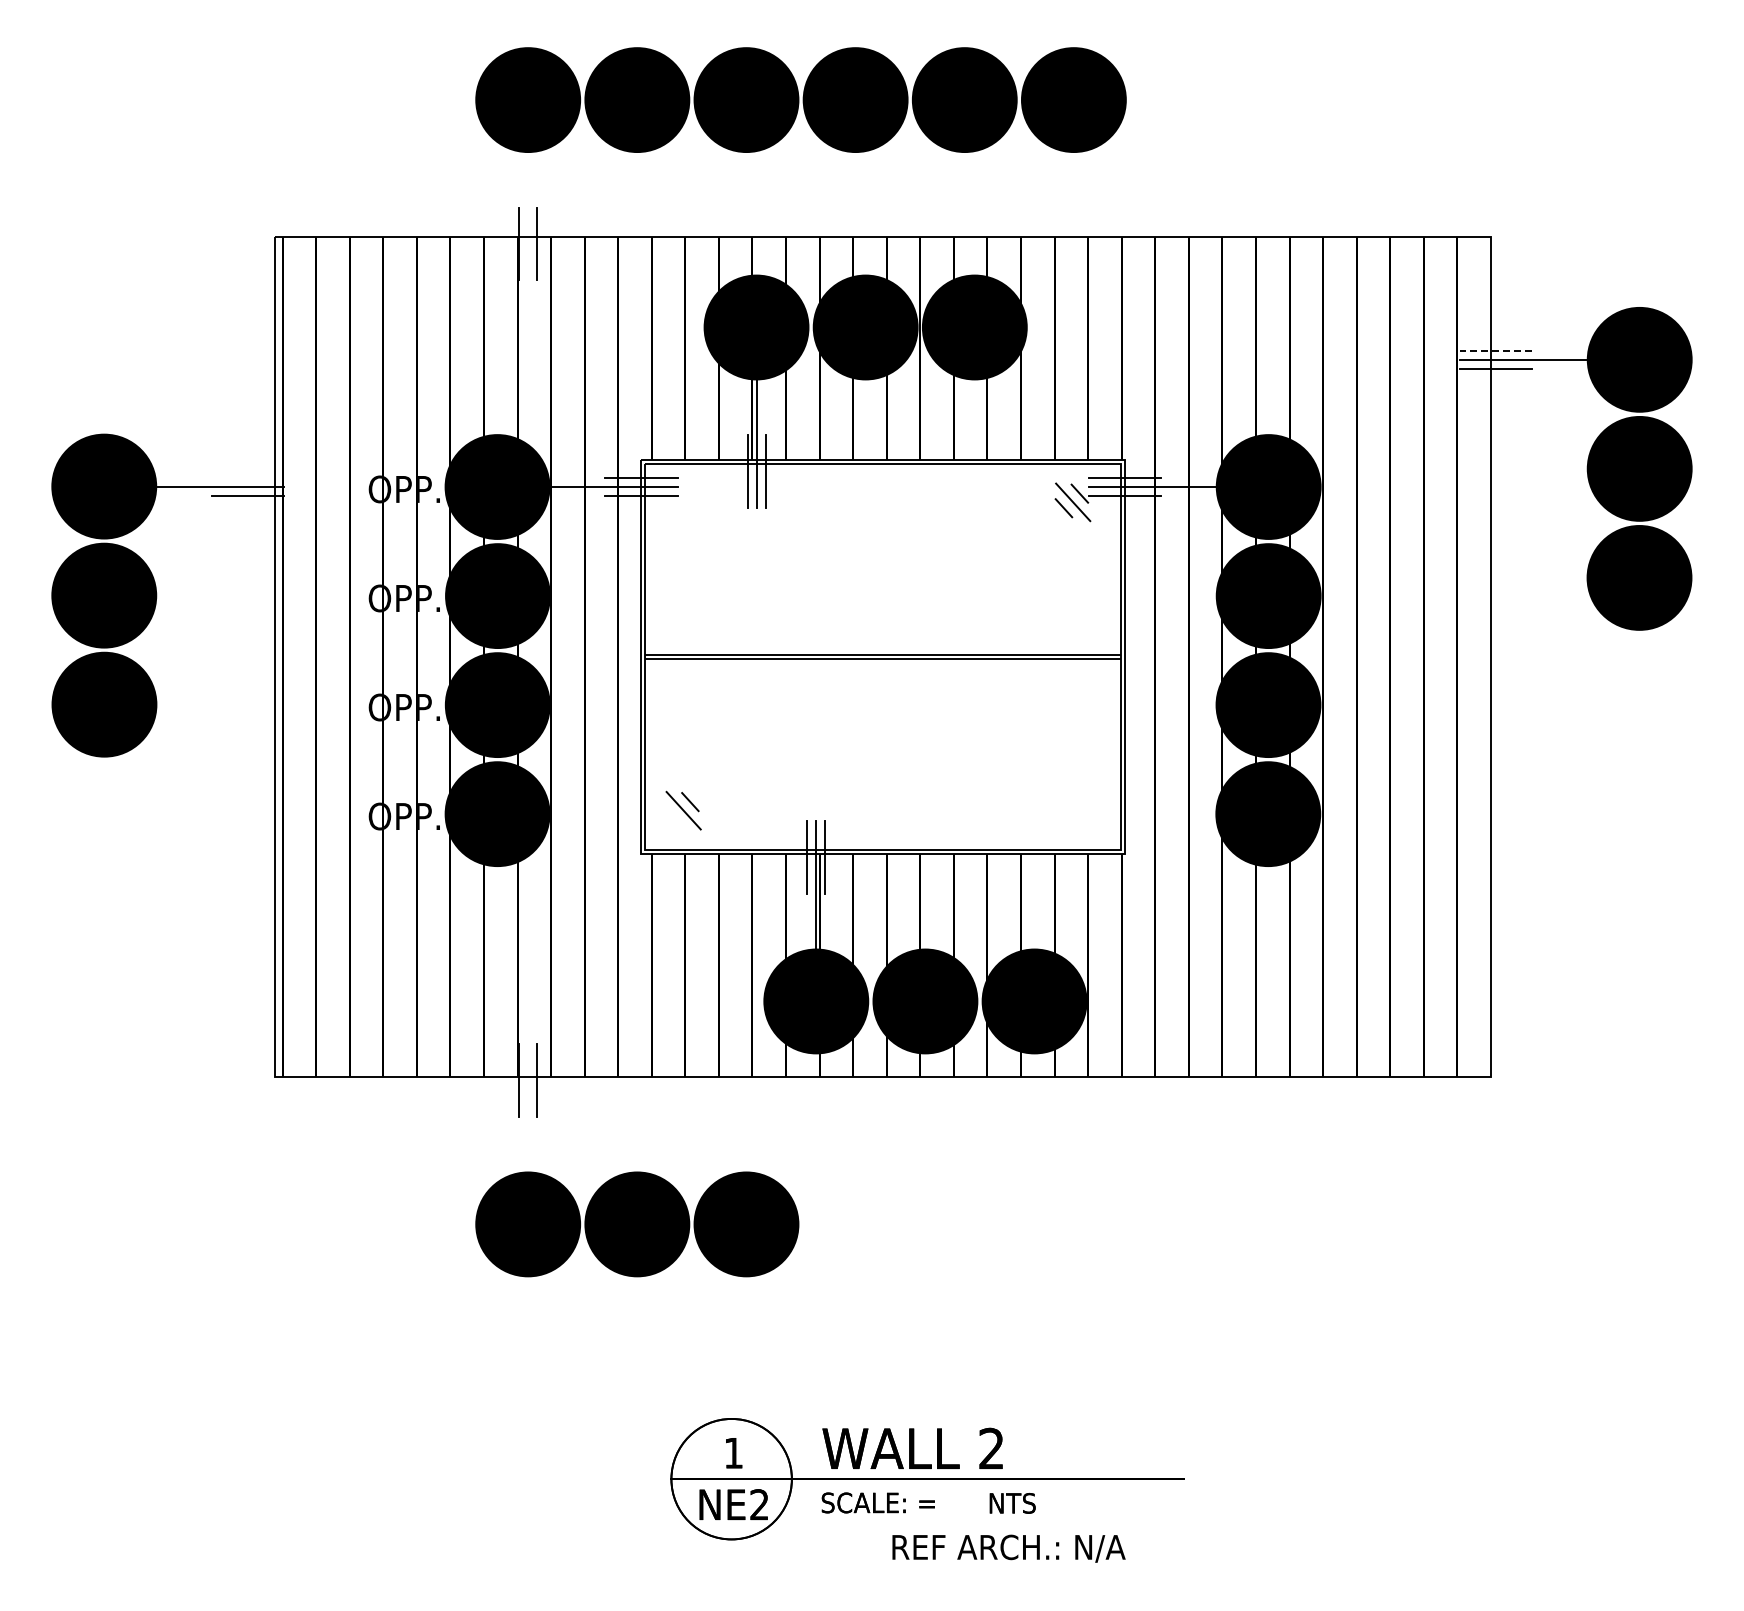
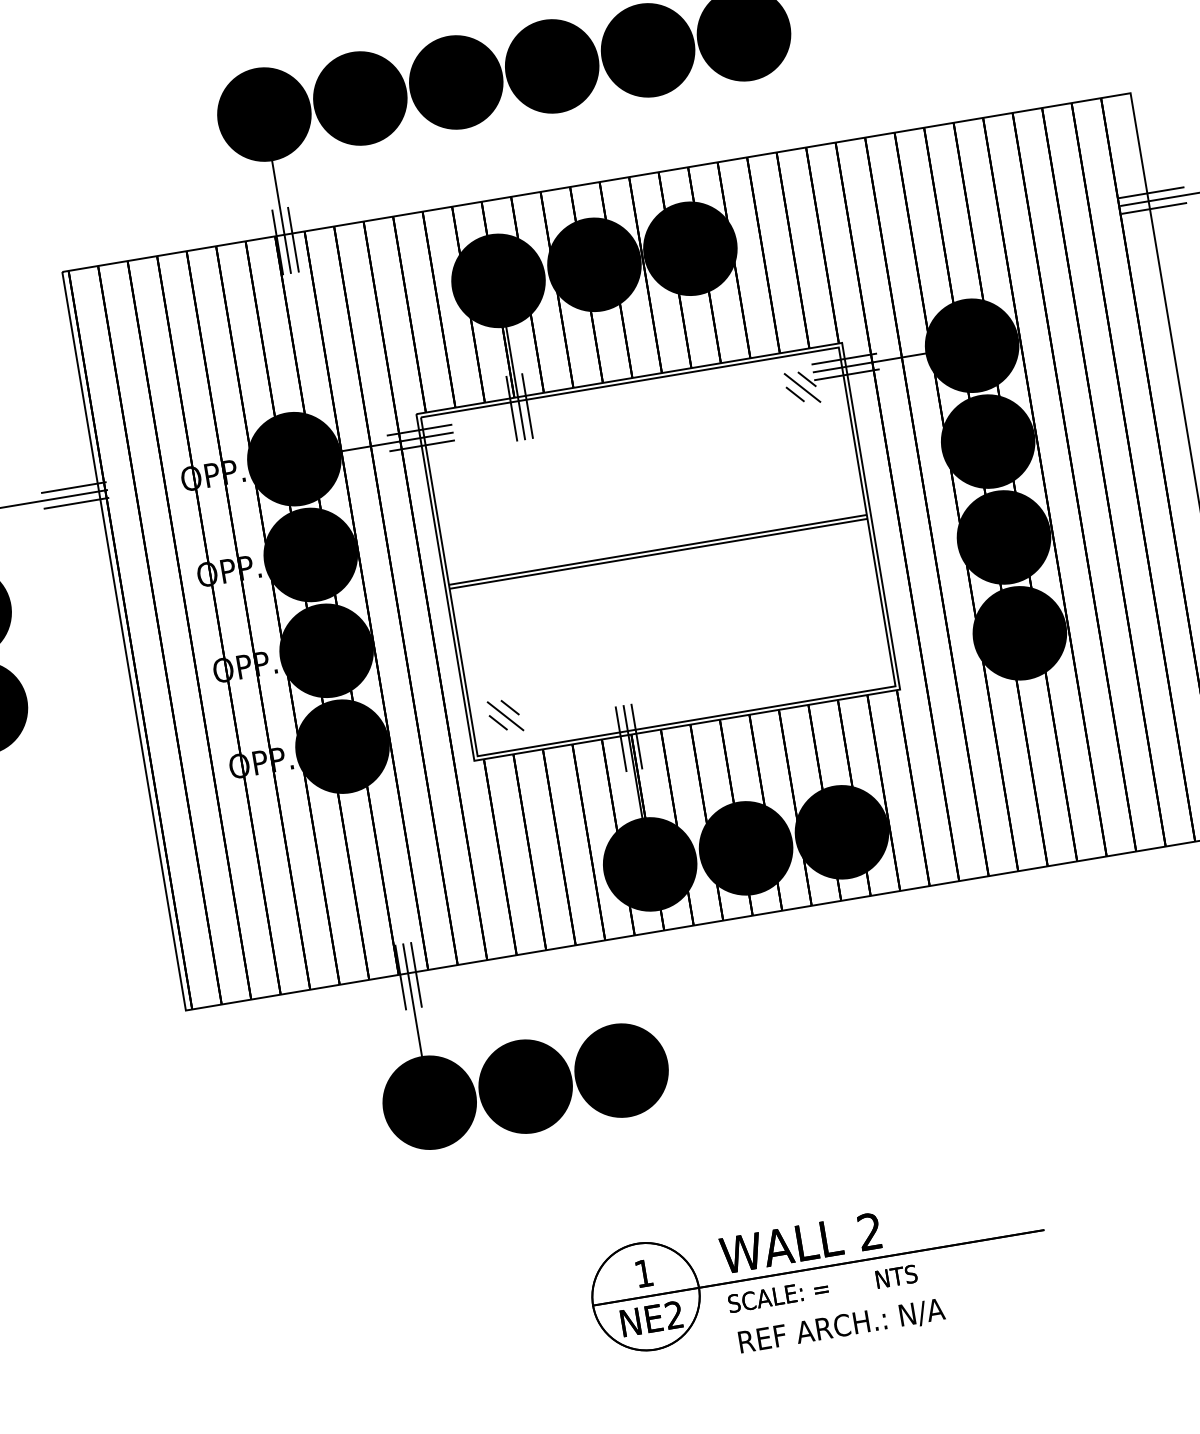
line: (528, 216) -> (281, 216), added
line: (1495, 350) -> (1151, 192), dashed -> solid
line: (247, 477) -> (73, 487), added
line: (674, 816) -> (498, 722), added
line: (528, 1108) -> (412, 1000), added
text: (1008, 1548) -> (841, 1326), moved

